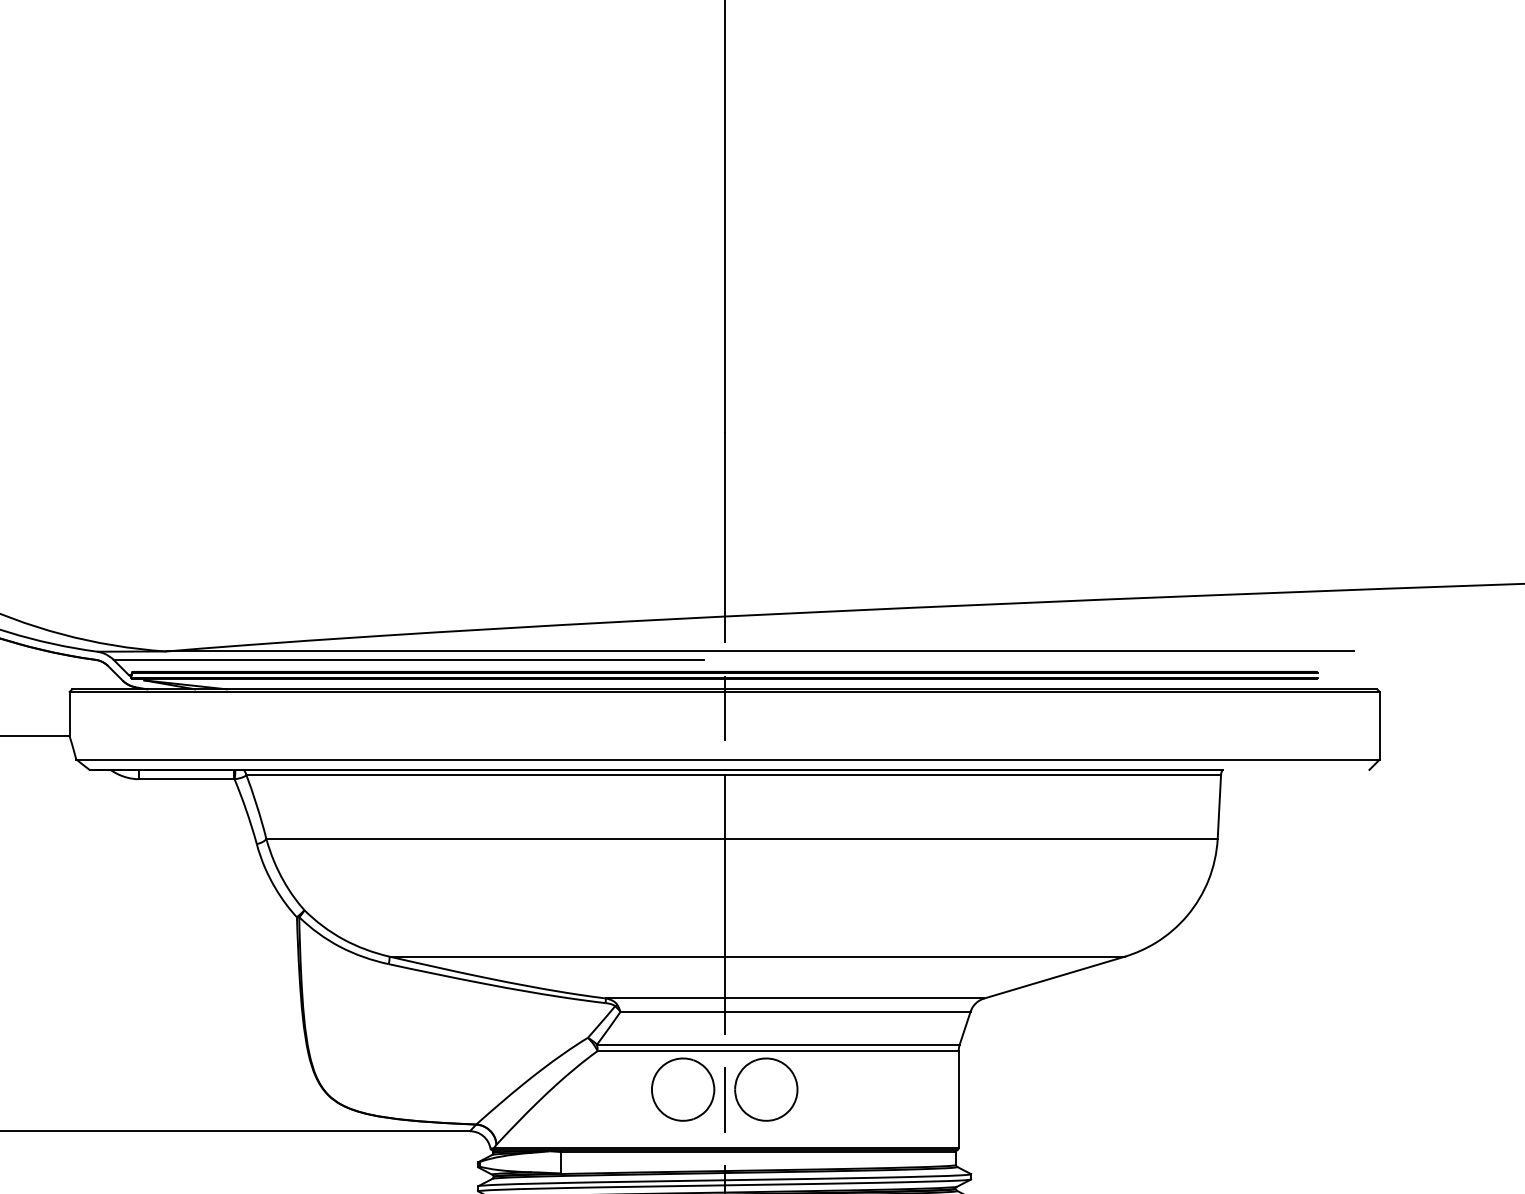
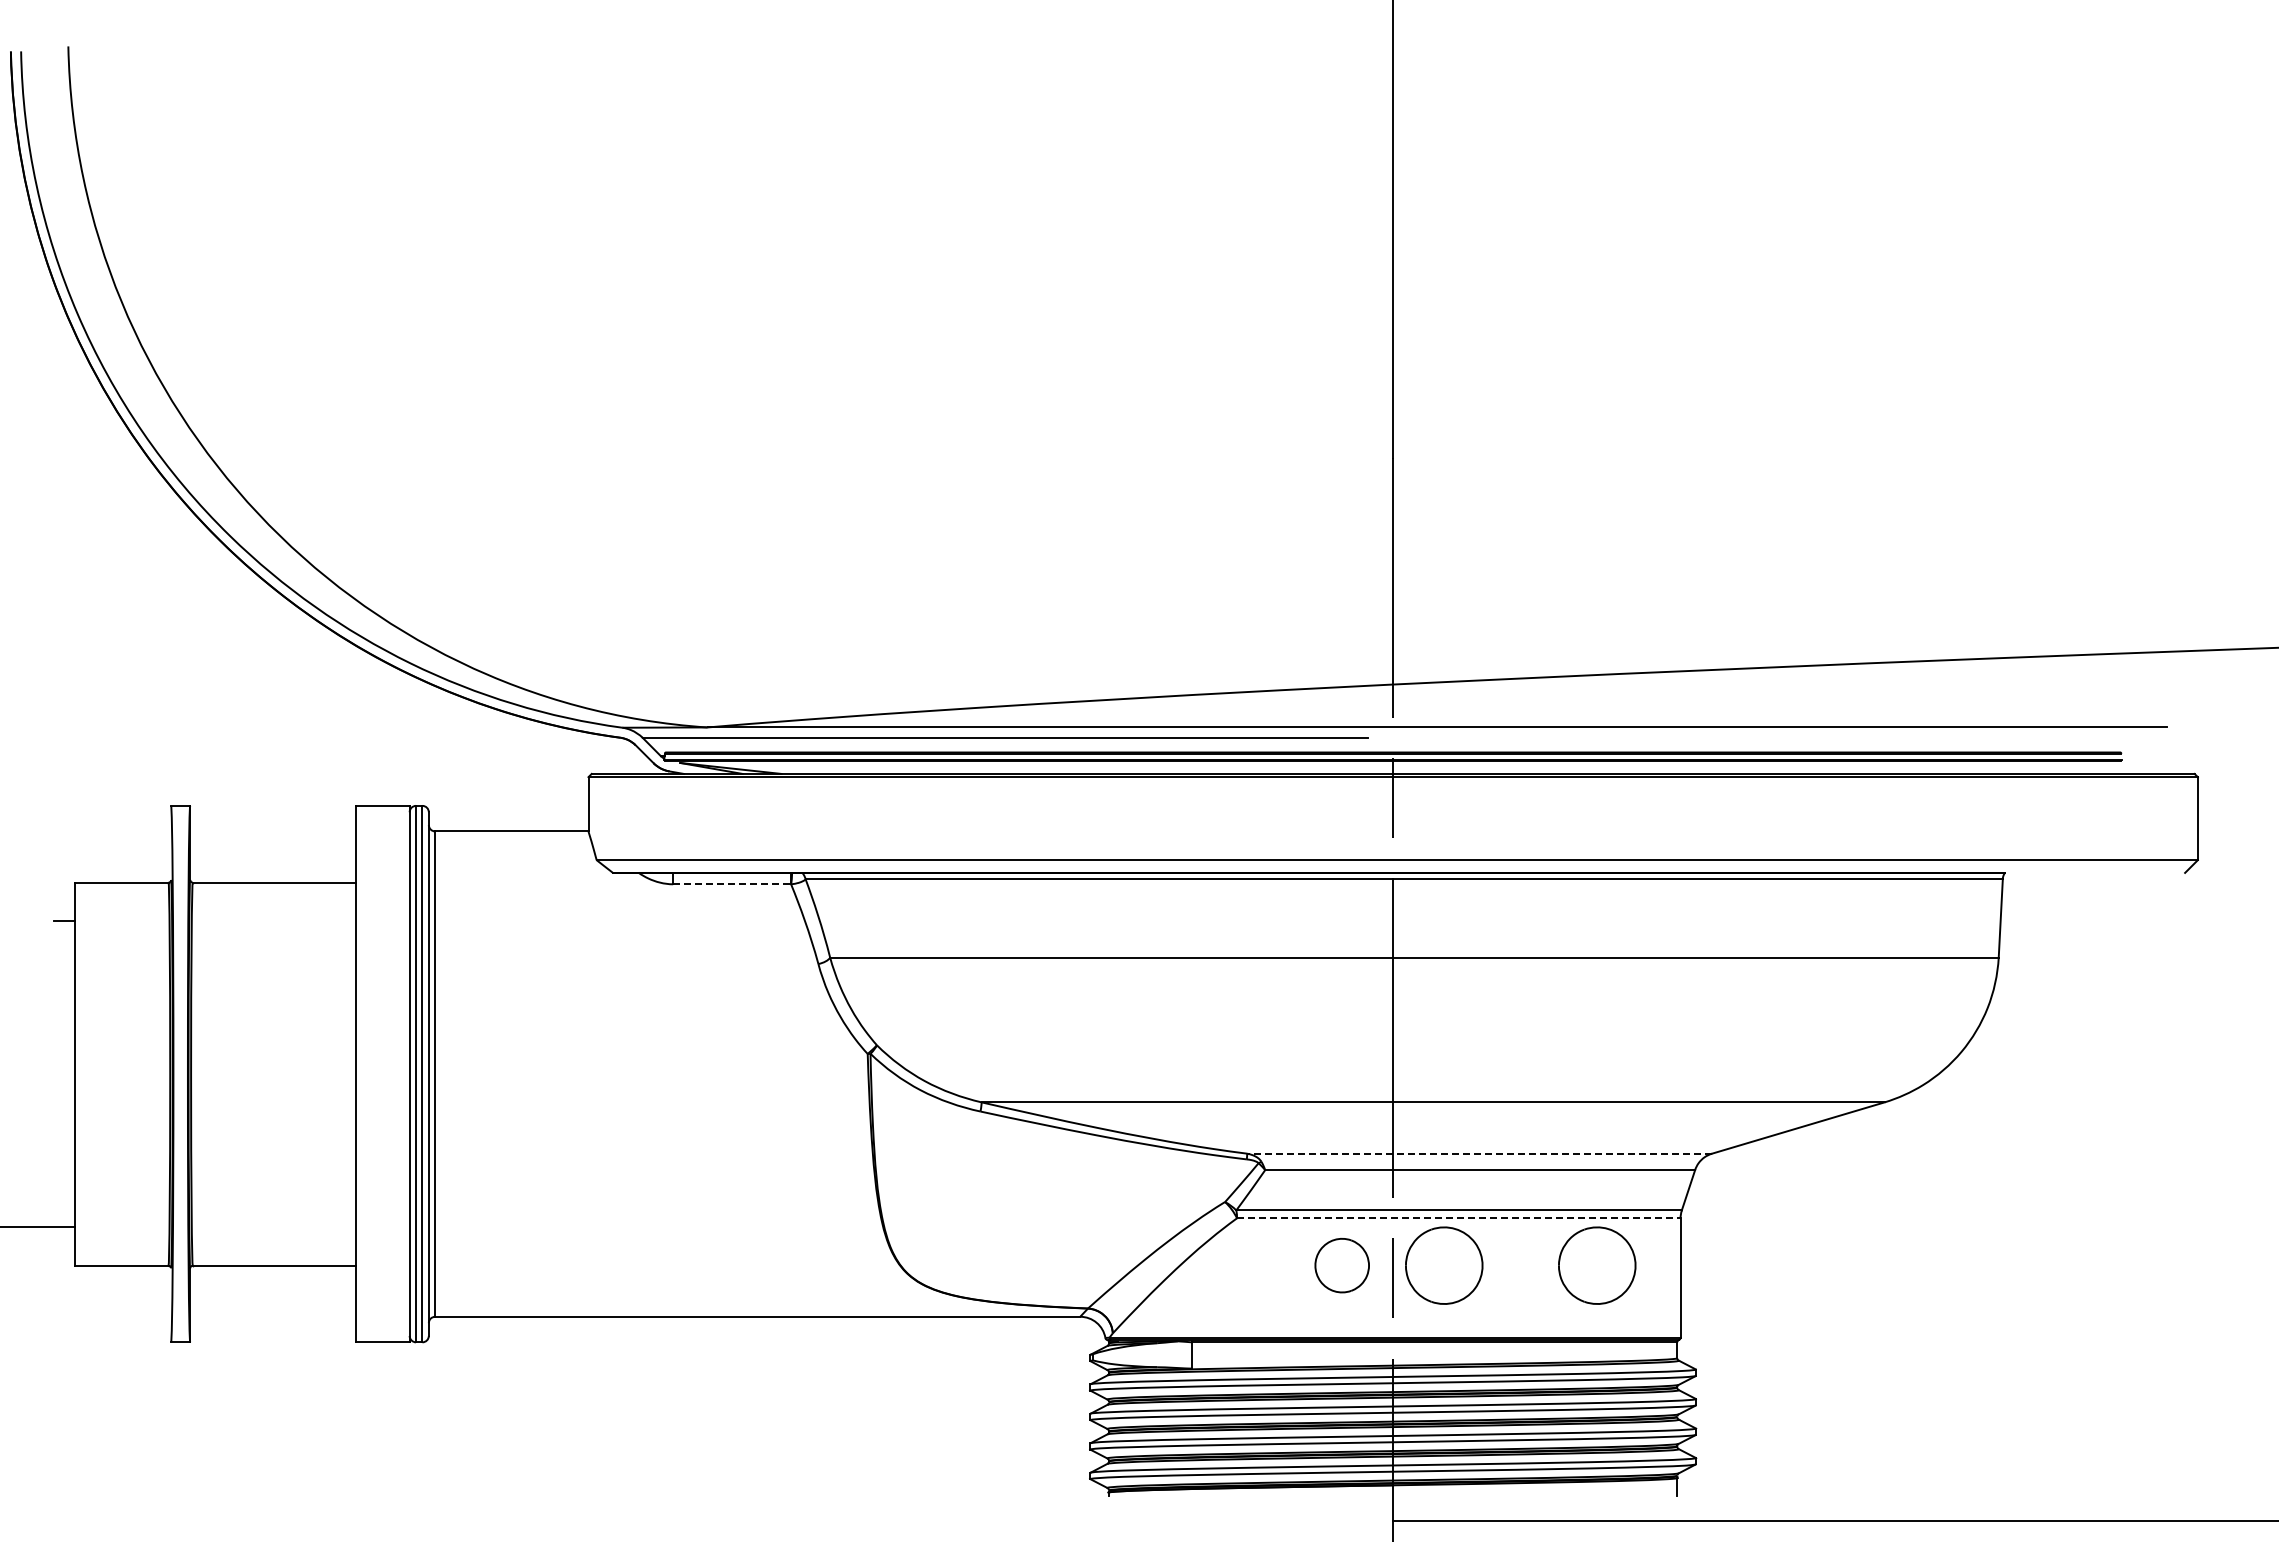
line: (186, 779) -> (732, 884), solid -> dashed
line: (795, 998) -> (1479, 1153), solid -> dashed
line: (777, 1051) -> (1458, 1218), solid -> dashed
part: (683, 1089) -> (1342, 1265), size x0.7
part: (891, 1089) -> (1597, 1265), added

